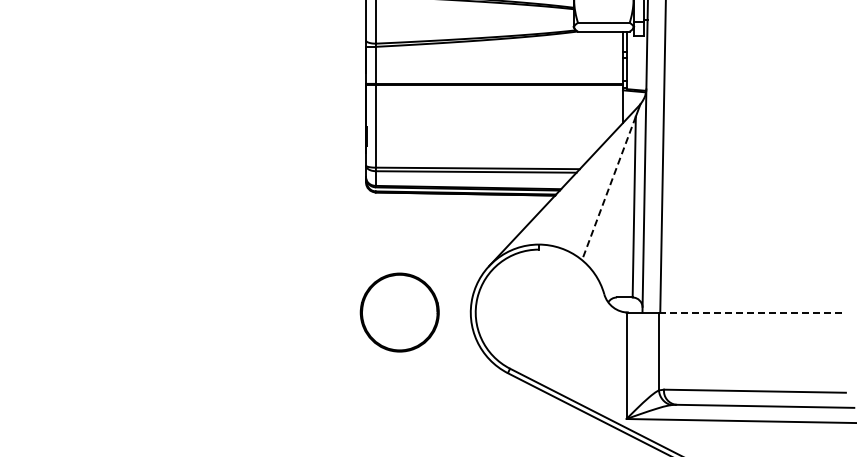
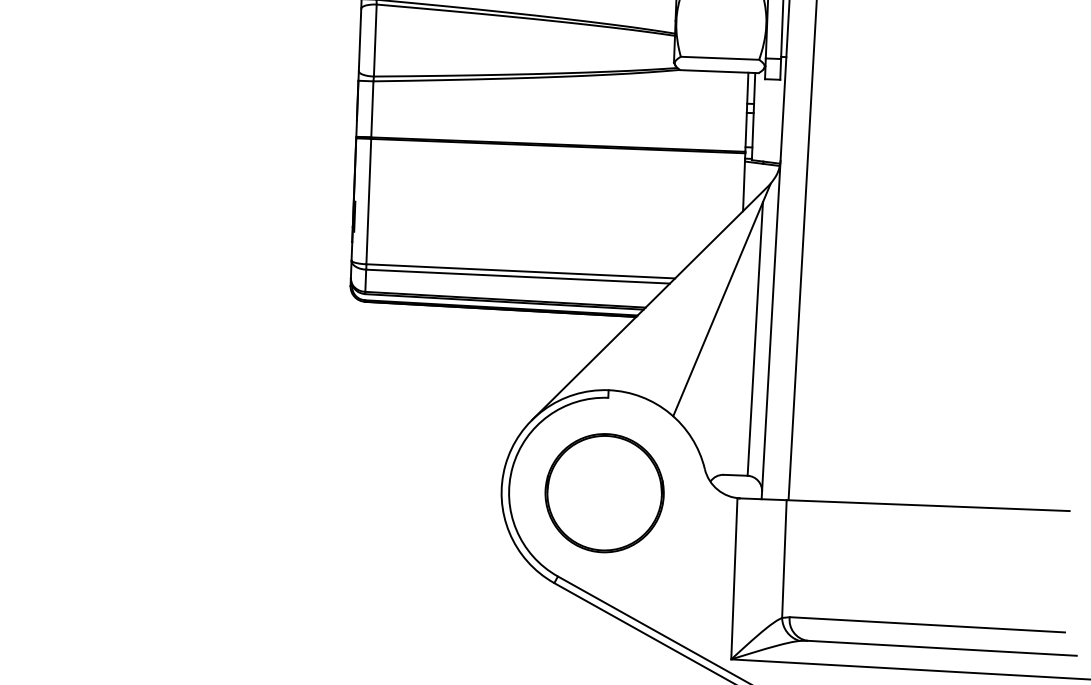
line: (608, 188) -> (717, 309), dashed -> solid
part: (399, 312) -> (604, 493), moved
line: (752, 312) -> (928, 505), dashed -> solid

